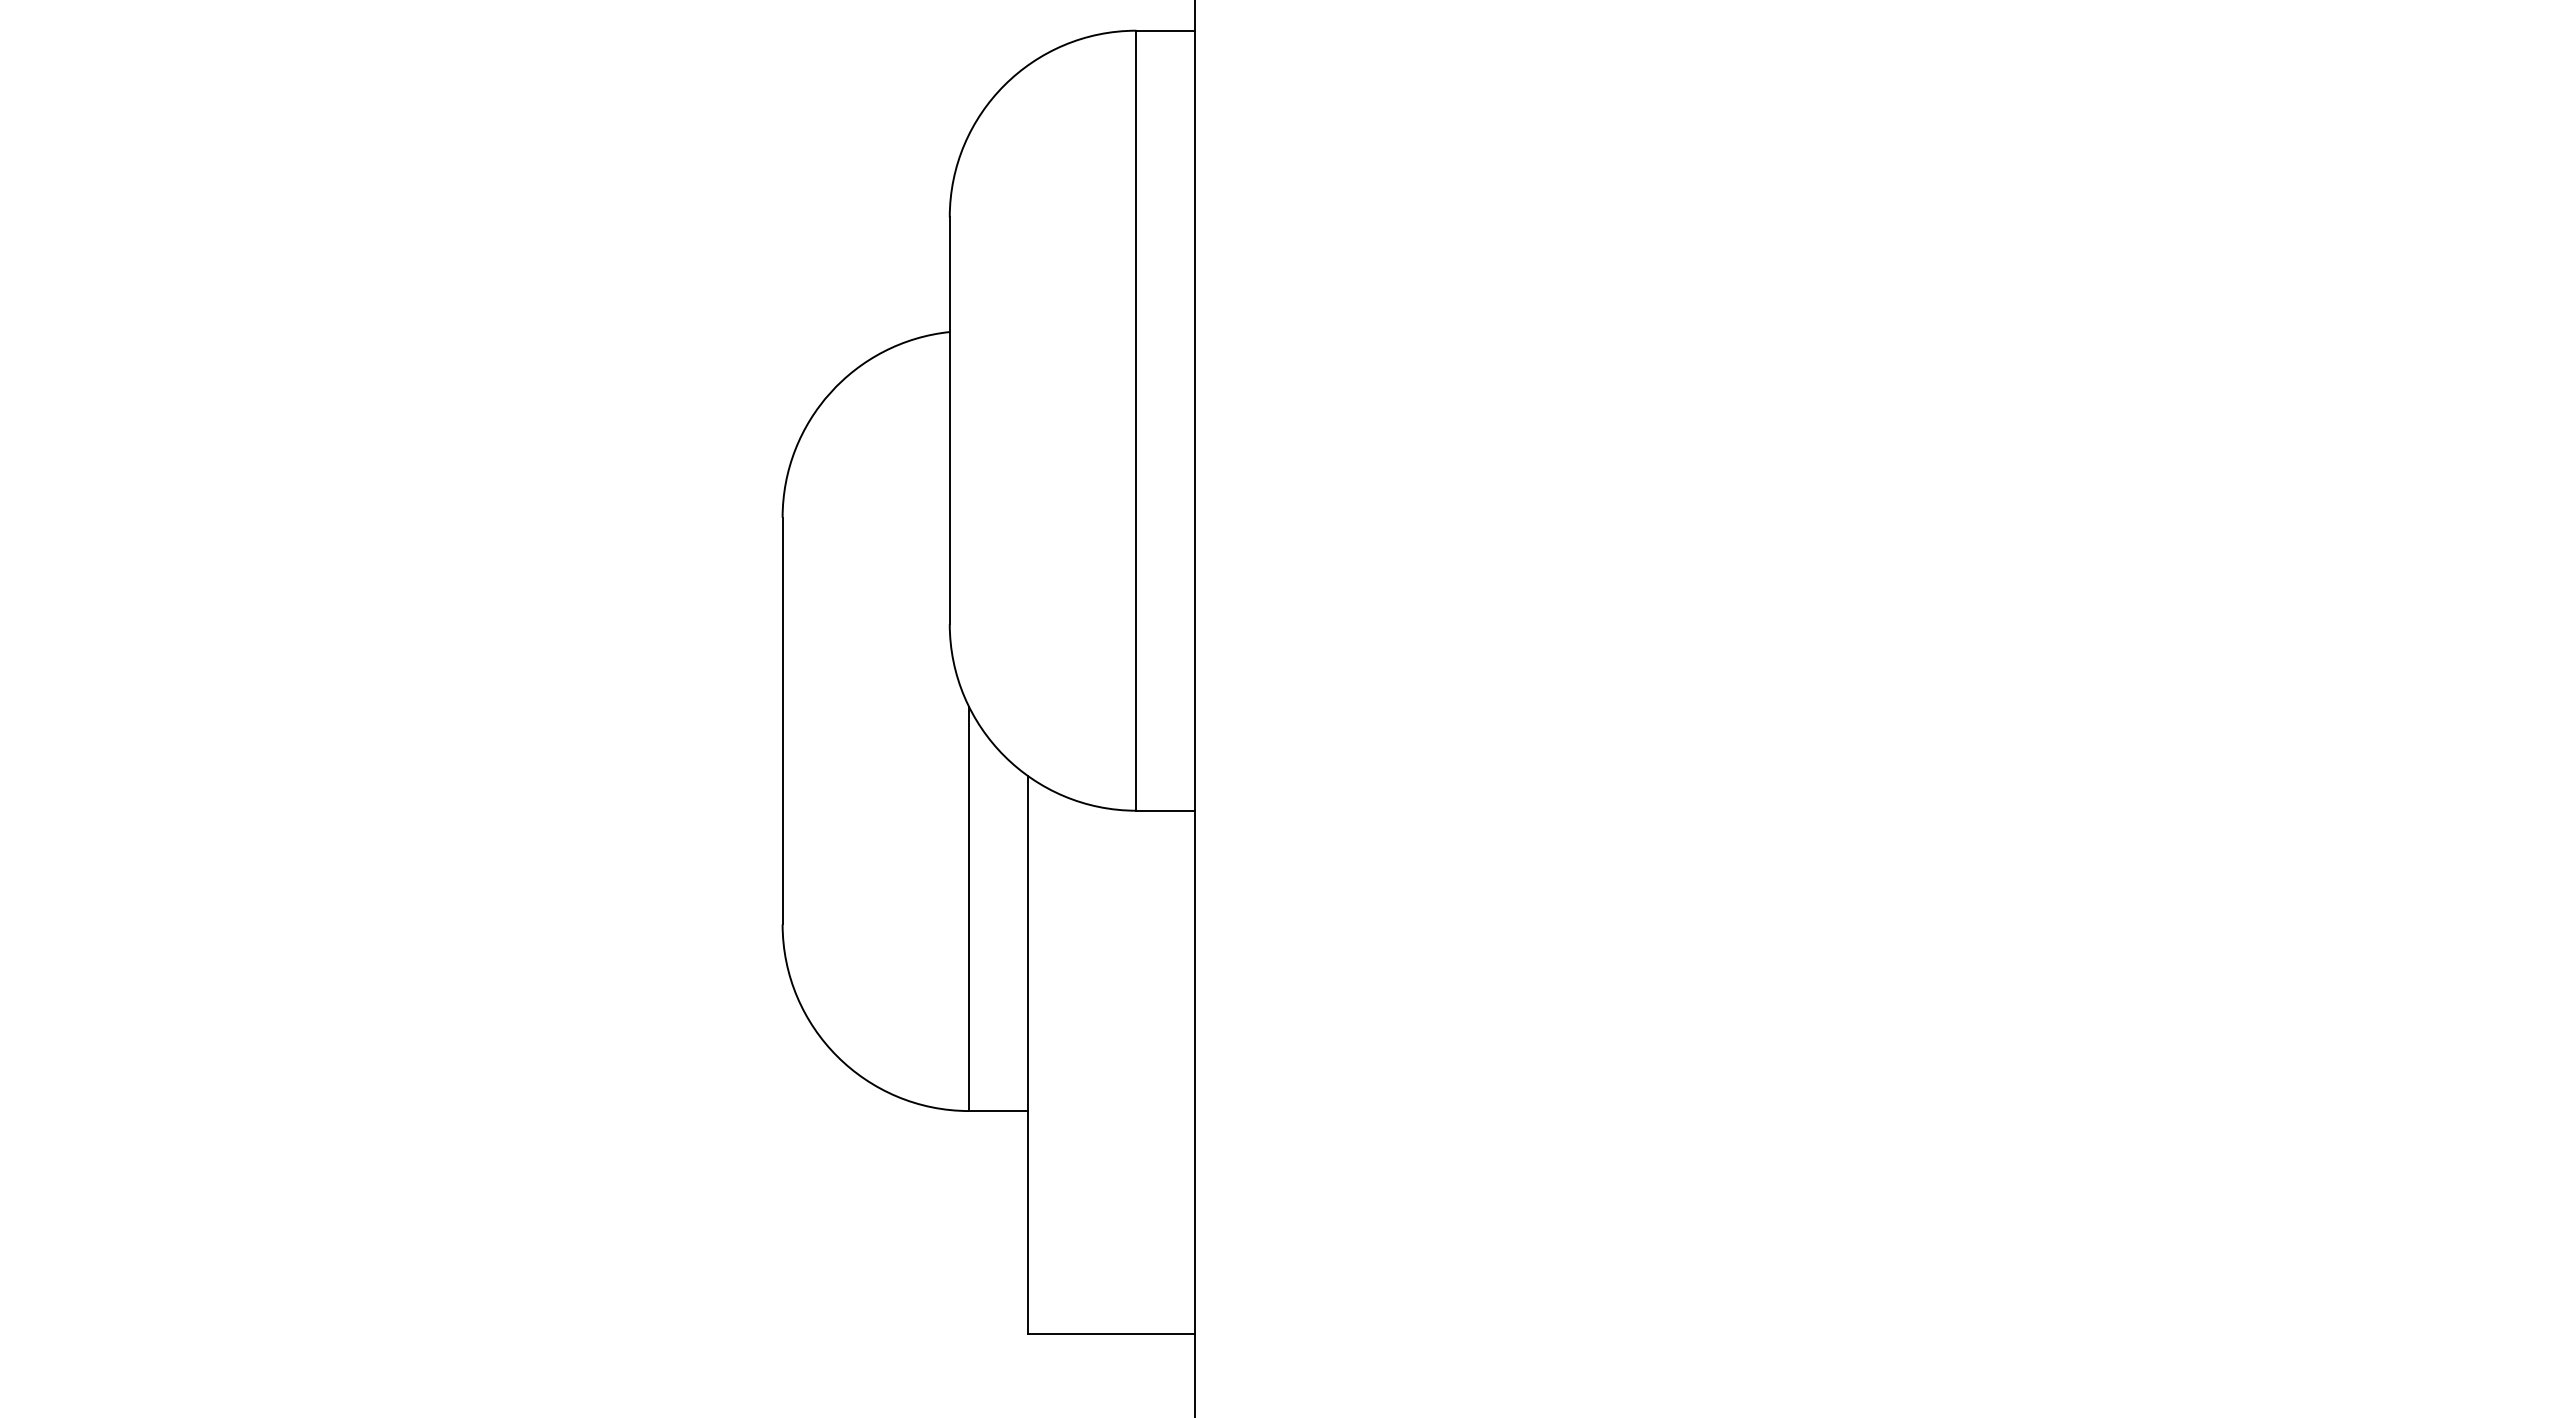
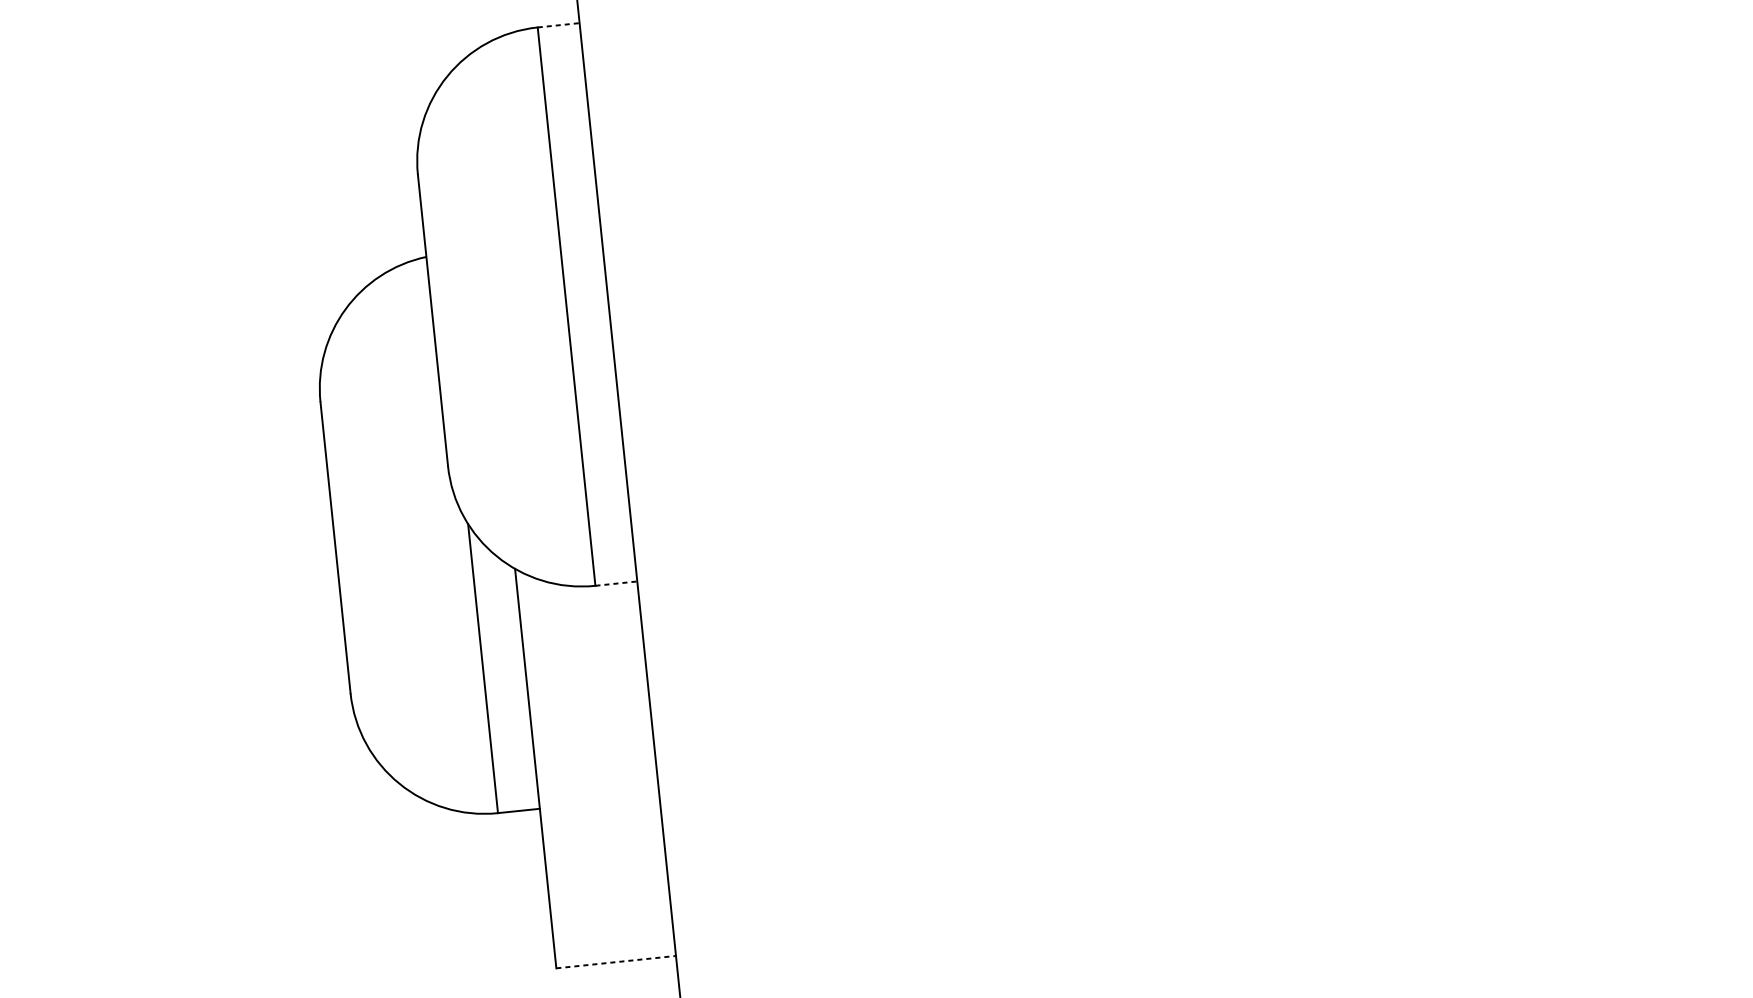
line: (1166, 30) -> (559, 25), solid -> dashed
line: (1166, 810) -> (616, 583), solid -> dashed
line: (1111, 1333) -> (616, 961), solid -> dashed

